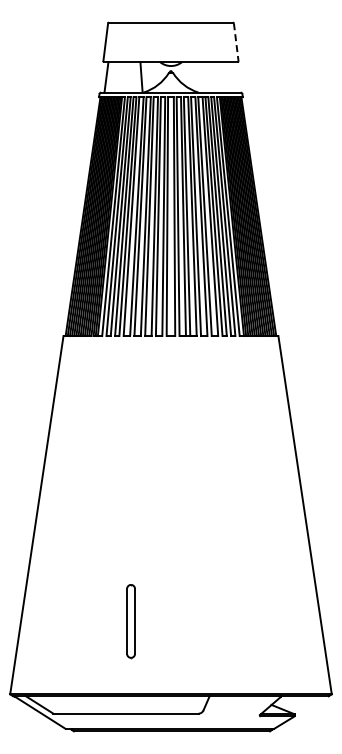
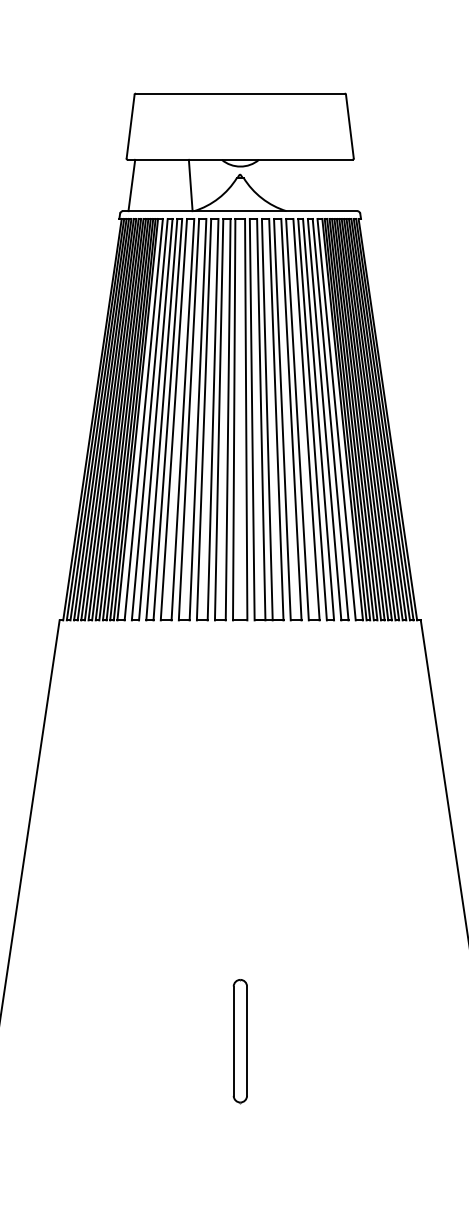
line: (236, 42) -> (350, 127), dashed -> solid
part: (130, 621) -> (239, 1041), moved

